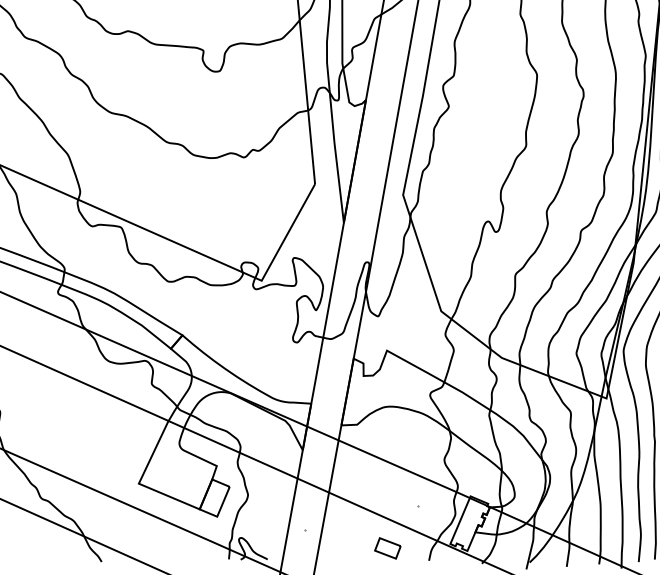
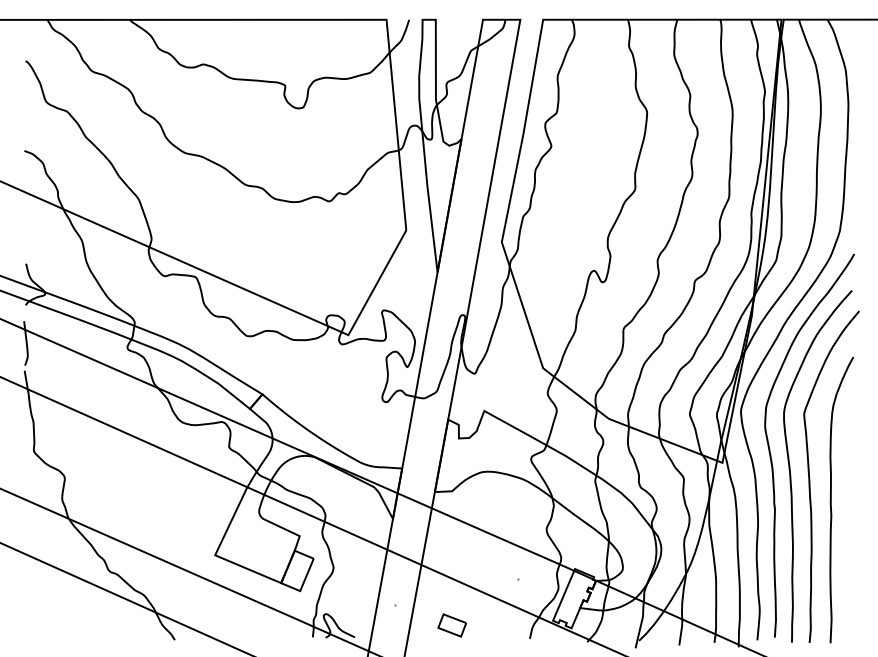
part: (387, 548) -> (451, 625), moved

